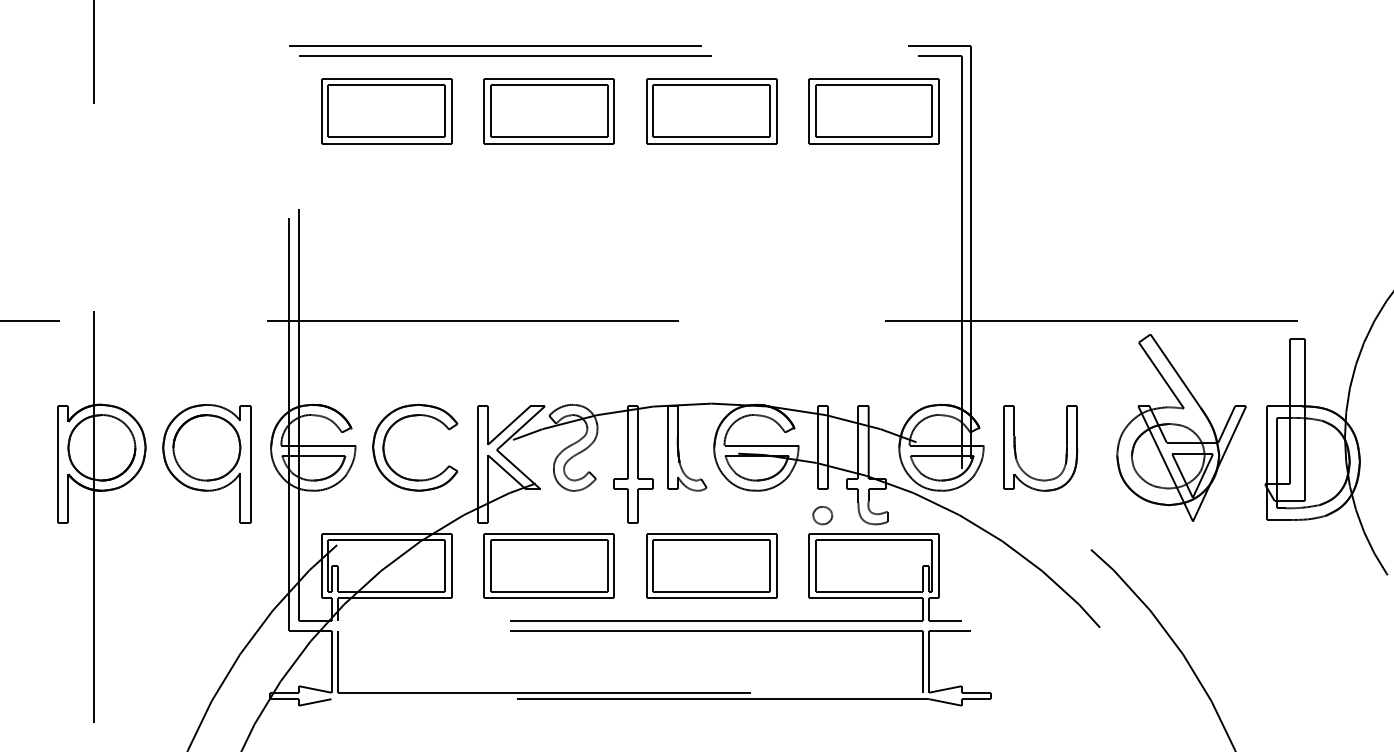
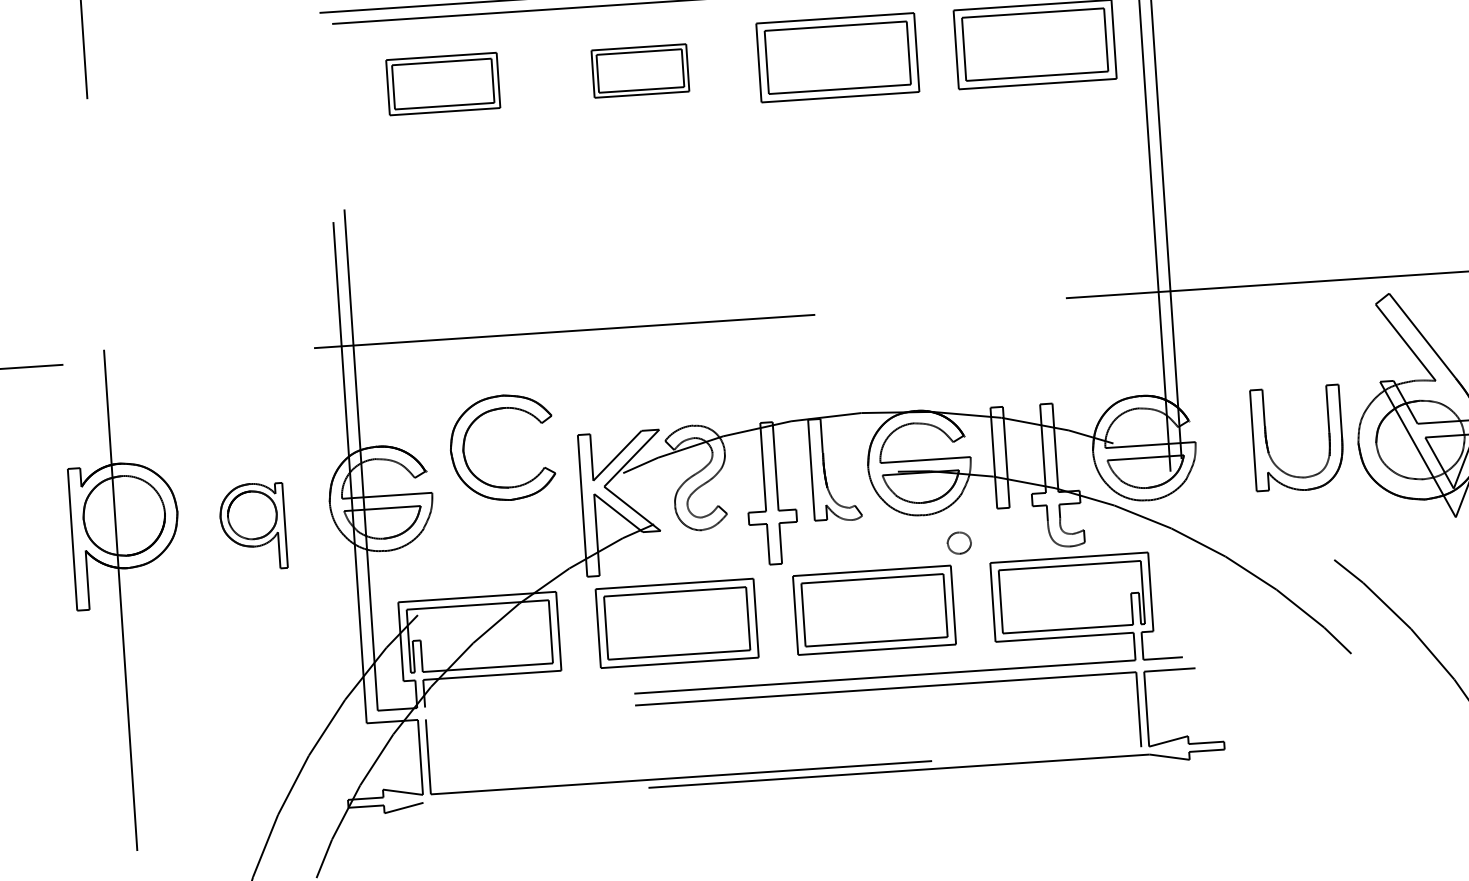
part: (386, 111) -> (442, 84), size x0.7
part: (548, 111) -> (639, 71), size x0.6
part: (385, 442) -> (465, 444), moved
part: (1016, 451) -> (1268, 444), moved
part: (206, 463) -> (252, 526), size x0.6
part: (822, 515) -> (959, 543), moved

